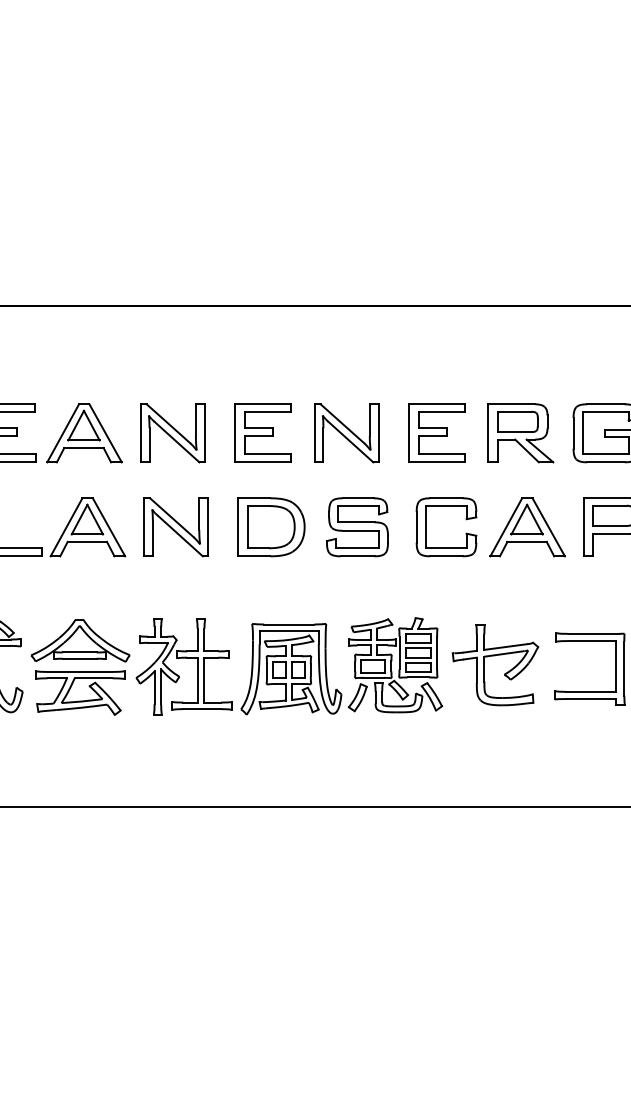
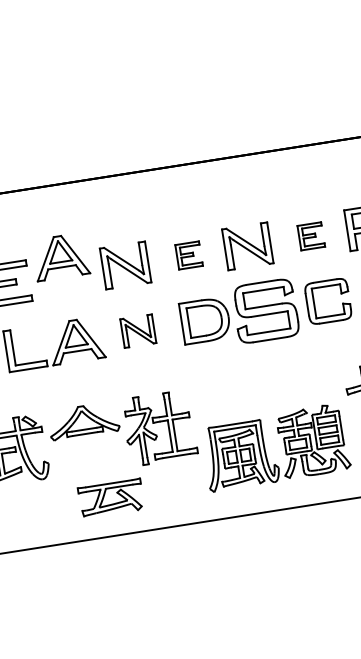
part: (262, 432) -> (188, 255), size x0.6
part: (436, 432) -> (310, 235), size x0.6
part: (84, 433) -> (60, 257), moved
part: (175, 527) -> (137, 331), size x0.7
part: (357, 527) -> (265, 311), size x1.4
part: (354, 666) -> (284, 446), moved
part: (80, 700) -> (112, 503), moved

